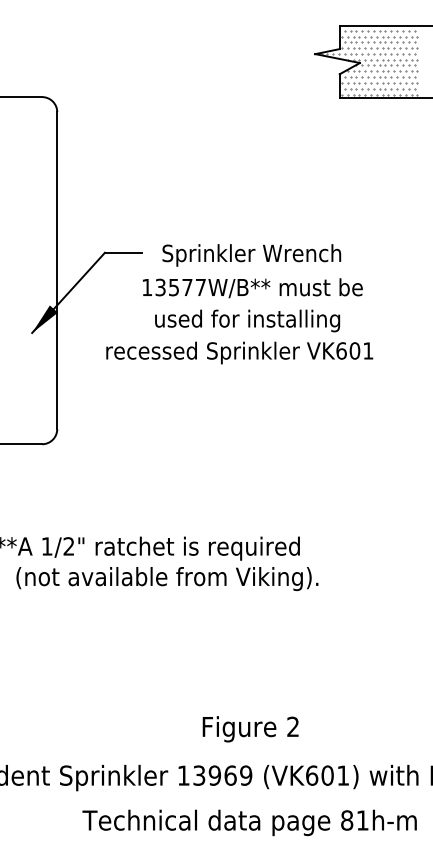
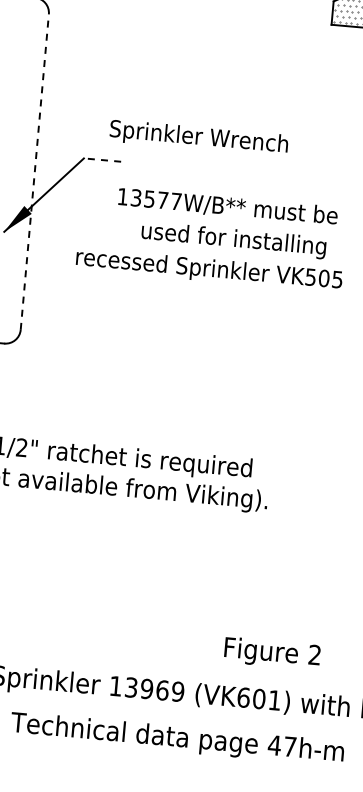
line: (123, 252) -> (102, 159), solid -> dashed
text: (251, 255) -> (198, 138), moved
line: (57, 270) -> (35, 171), solid -> dashed
text: (247, 320) -> (233, 239), moved
text: (354, 350) -> (323, 277), VK601 -> VK505
text: (250, 729) -> (272, 653), moved
text: (354, 820) -> (282, 746), 81h-m -> 47h-m

